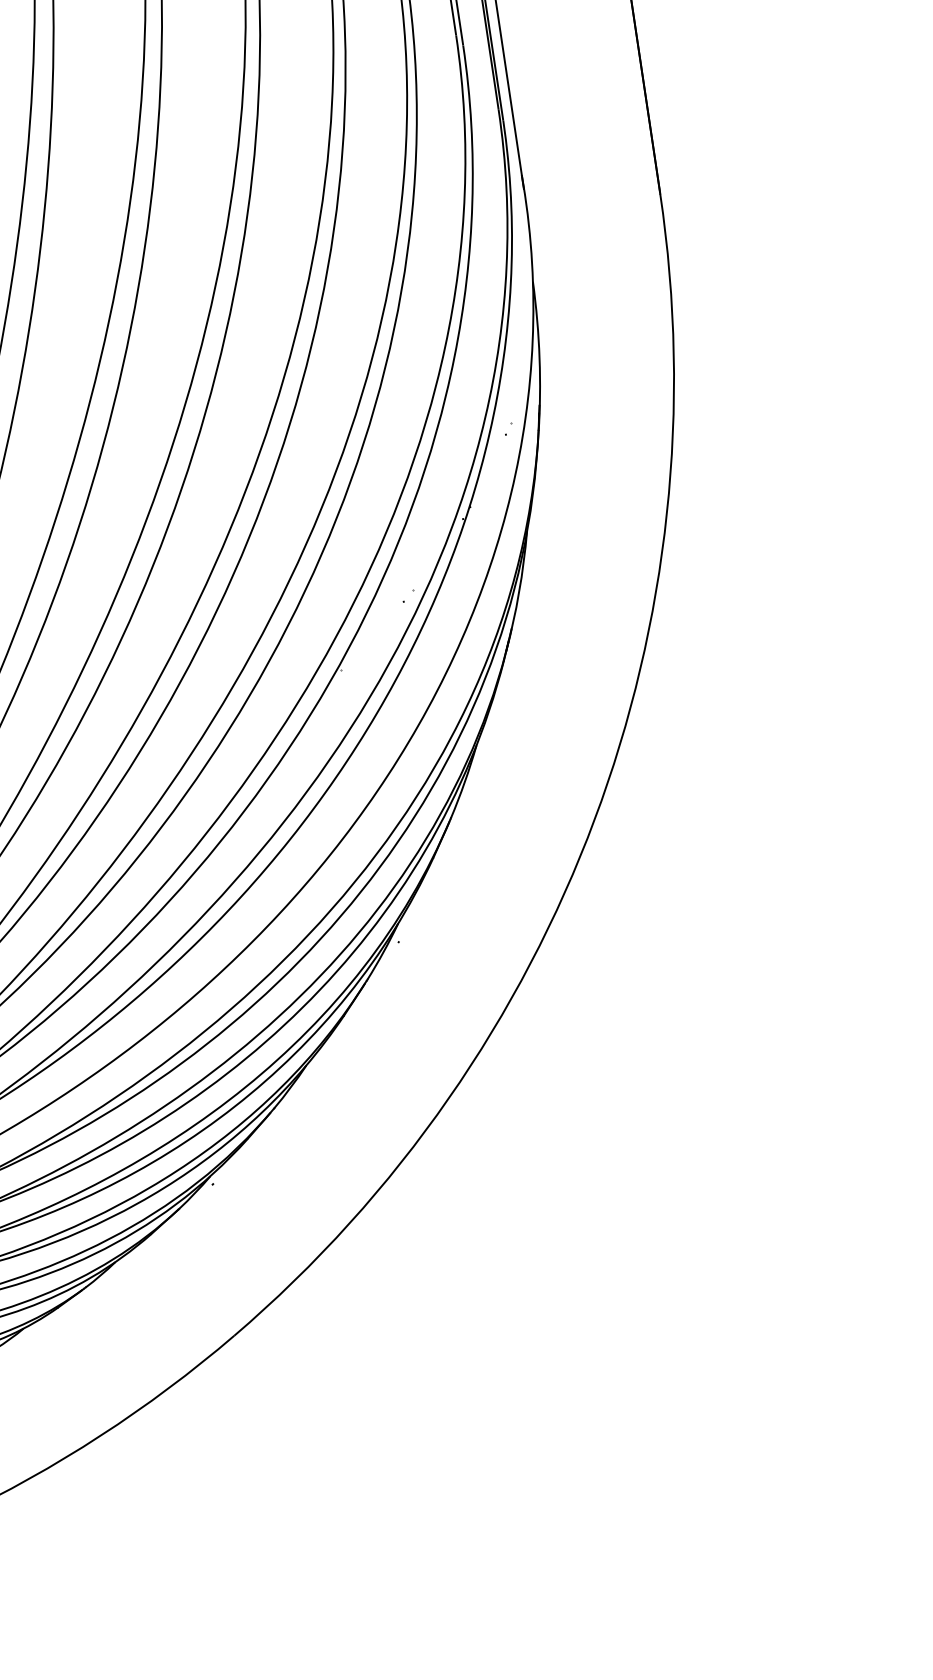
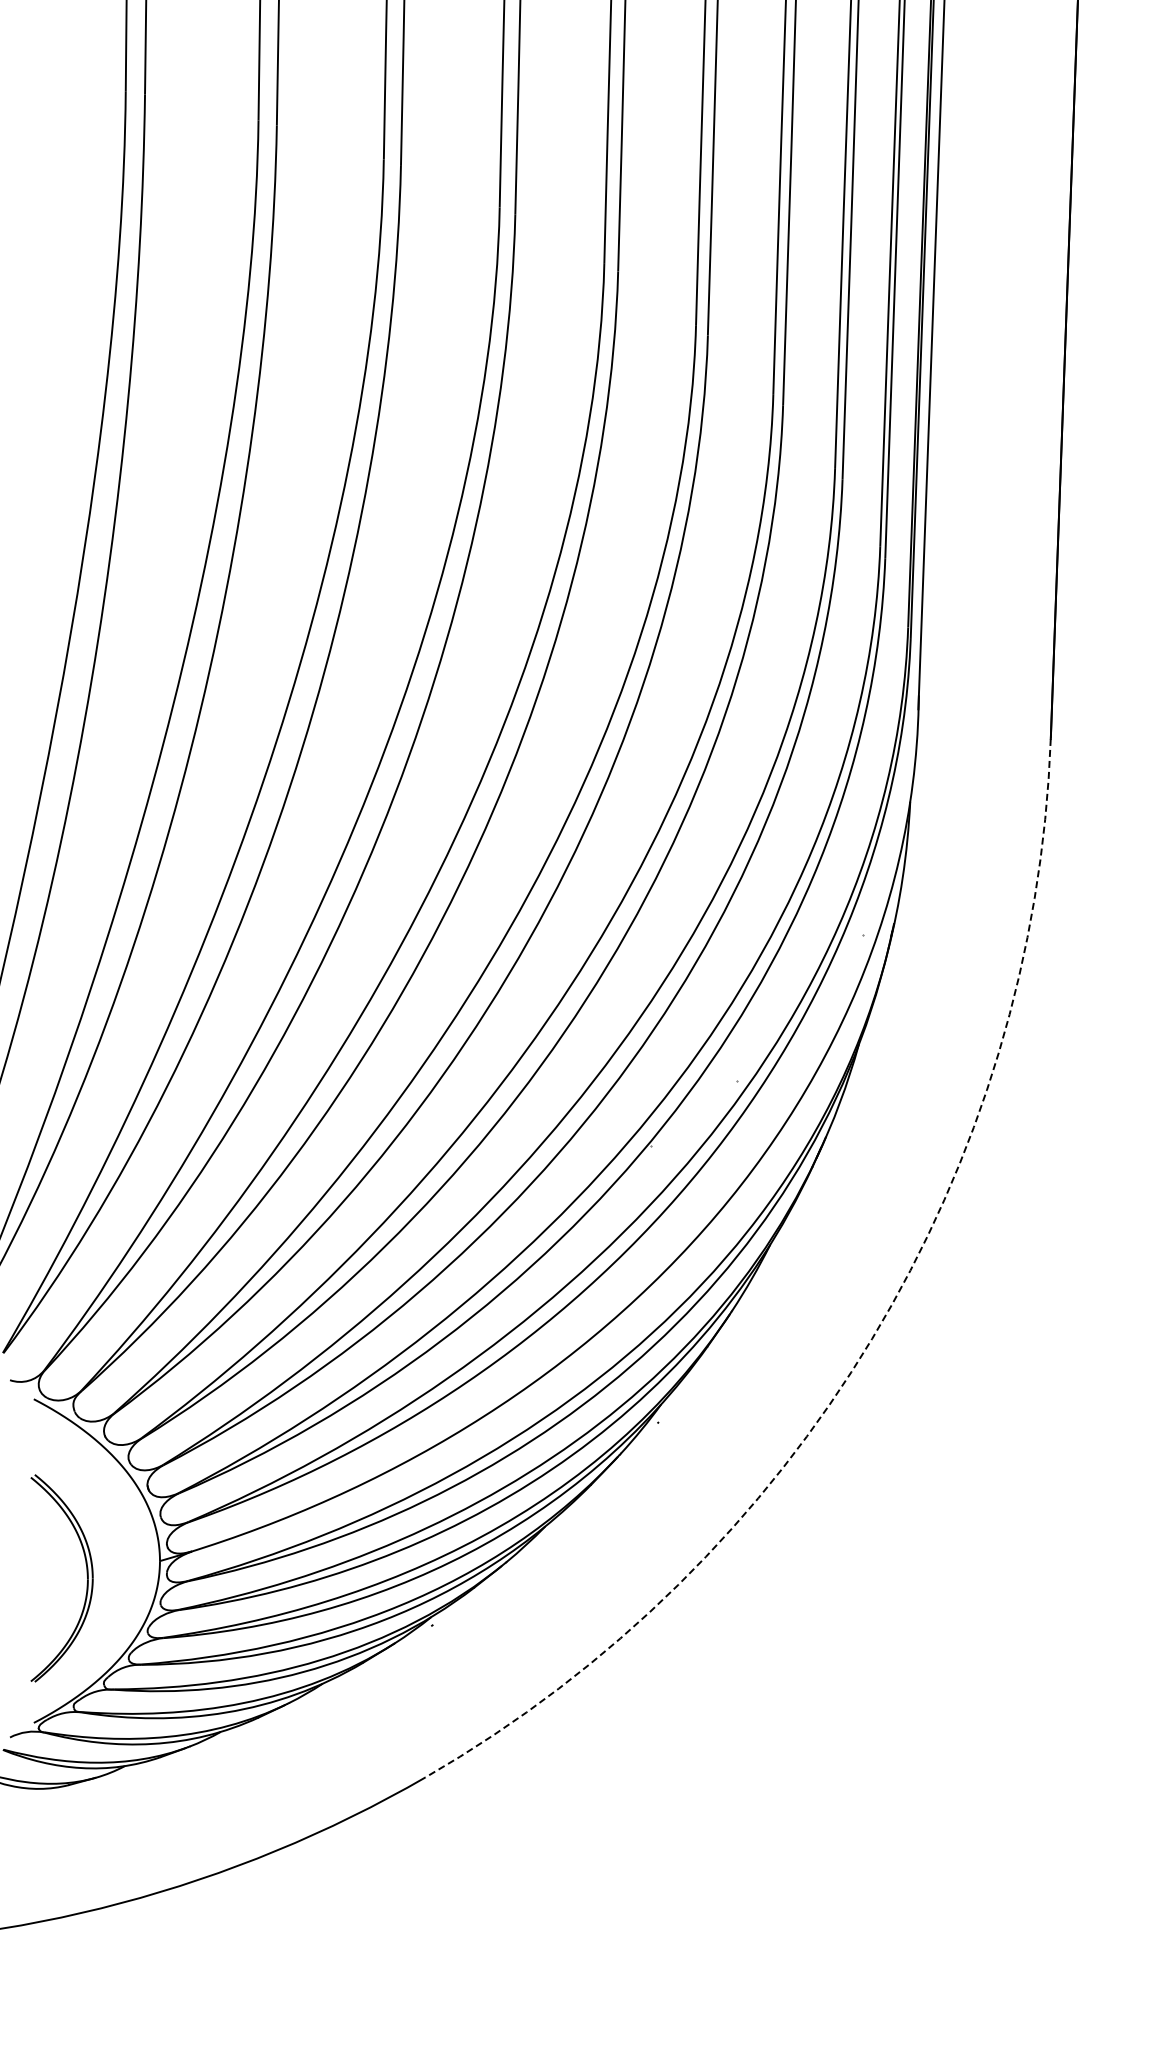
arc: (594, 819) -> (872, 1338), solid -> dashed

